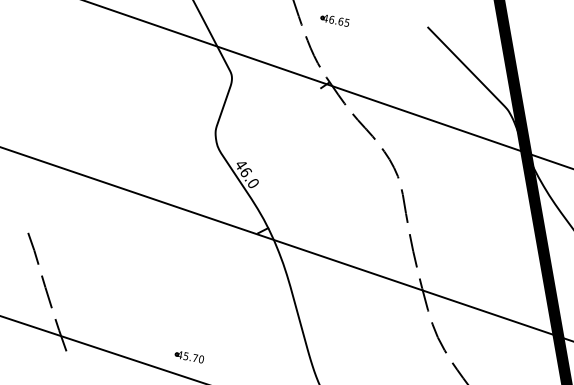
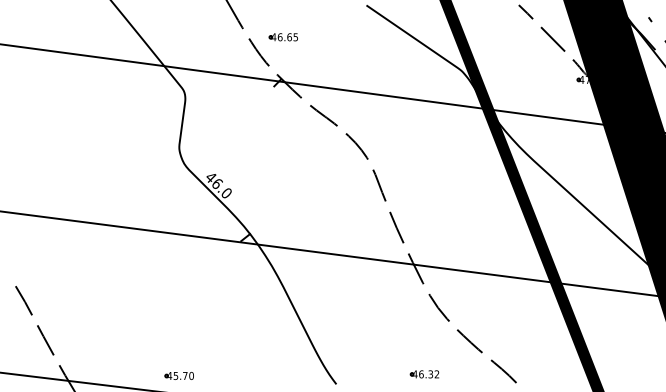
part: (334, 20) -> (282, 37), moved
part: (188, 356) -> (178, 375), moved

